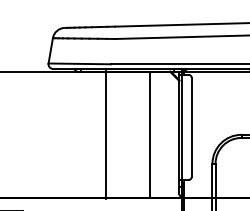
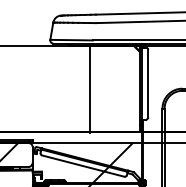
line: (151, 134) -> (120, 88), removed

